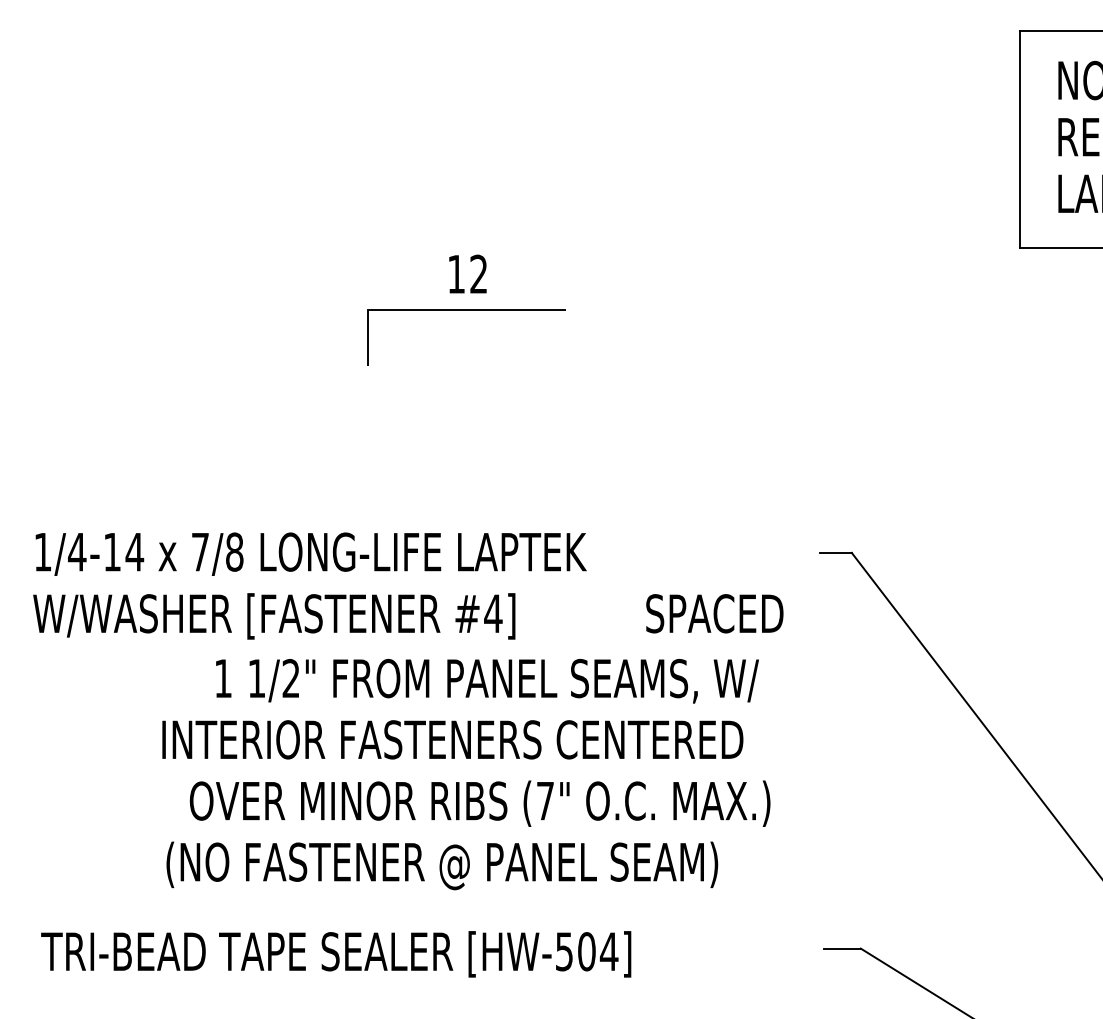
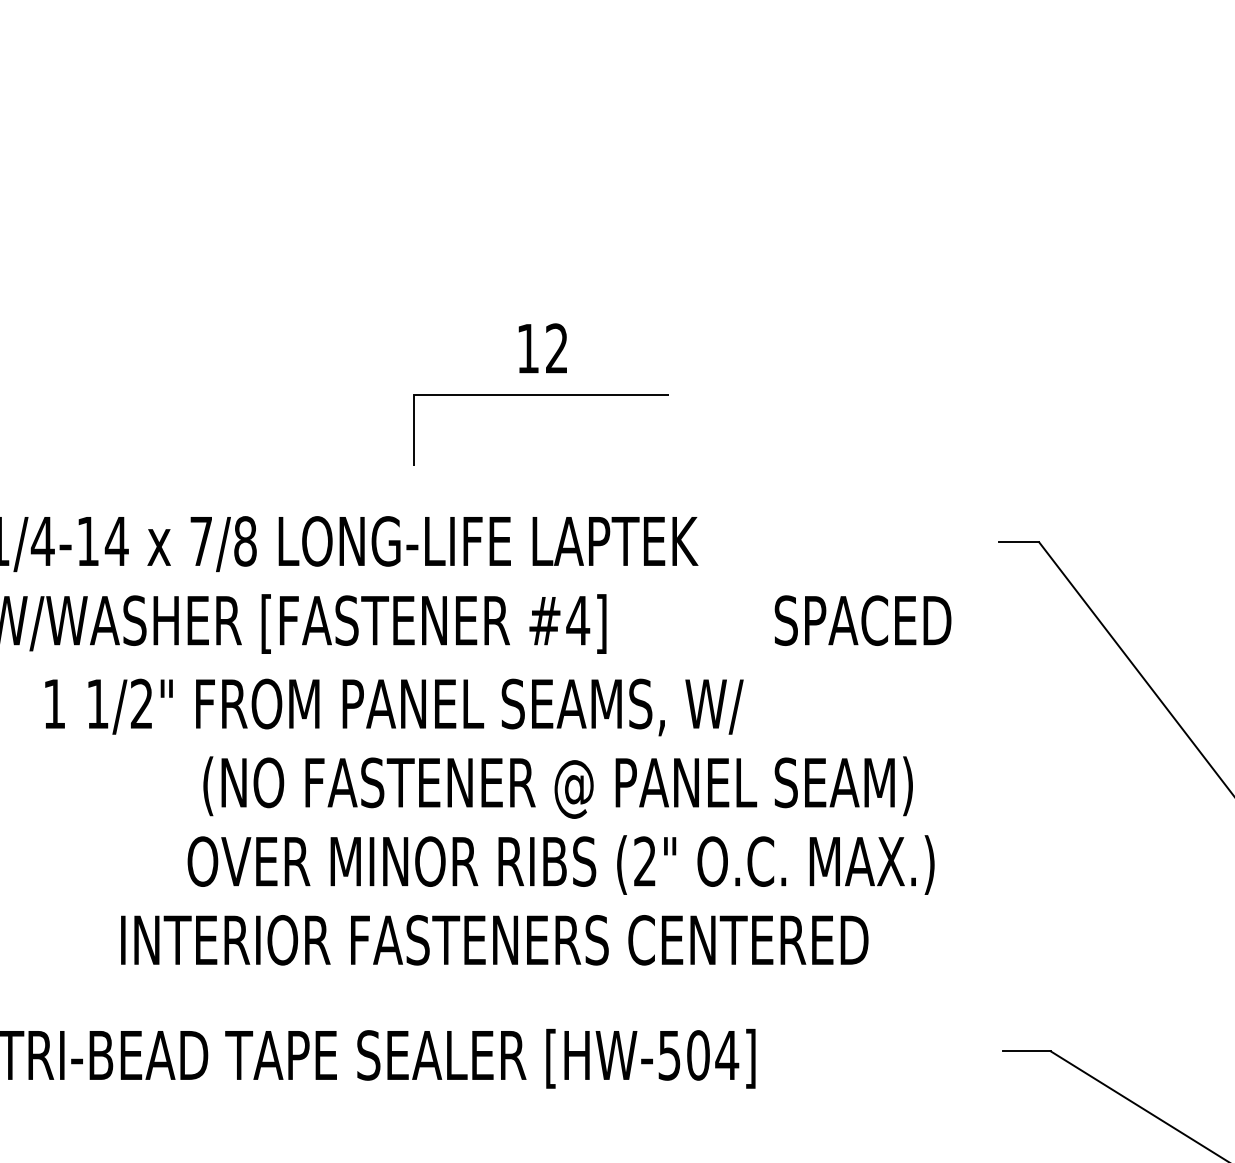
part: (466, 309) -> (541, 393), moved
text: (487, 681) -> (394, 707), moved
text: (457, 743) -> (532, 787), INTERIOR FASTENERS CENTERED -> (NO FASTENER @ PANEL SEAM)
text: (545, 800) -> (645, 860), (7" -> (2"
text: (428, 865) -> (494, 944), (NO FASTENER @ PANEL SEAM) -> INTERIOR FASTENERS CENTERED

